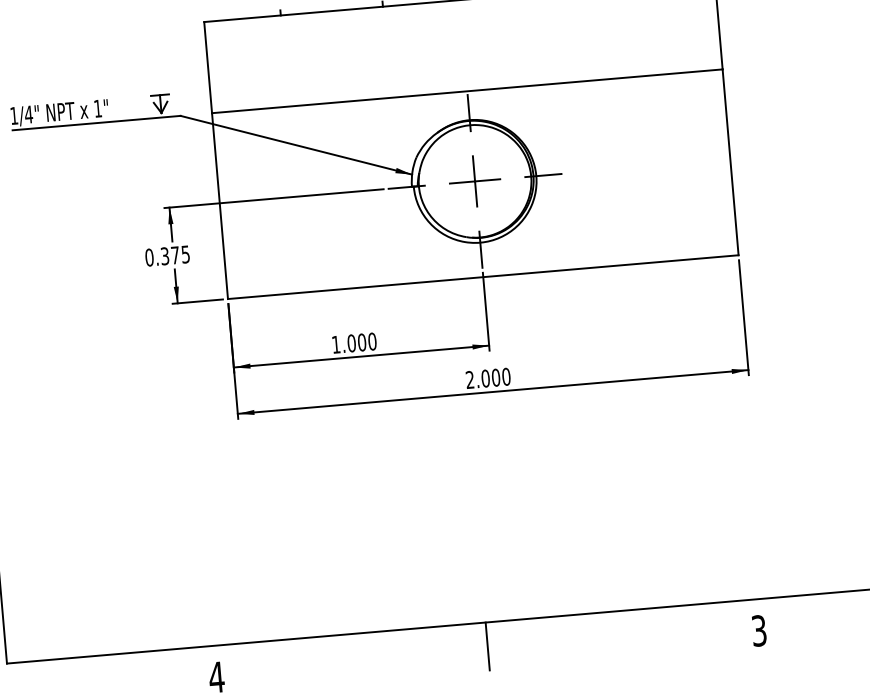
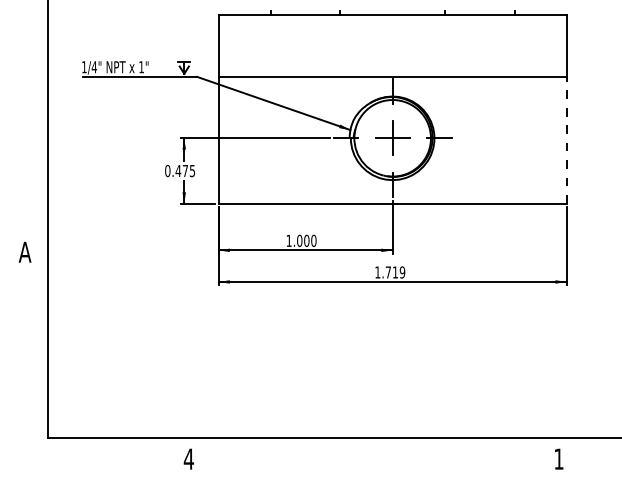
line: (730, 161) -> (566, 139), solid -> dashed
text: (165, 255) -> (178, 170), 0.375 -> 0.475
text: (488, 378) -> (390, 272), 2.000 -> 1.719
text: (758, 629) -> (558, 458), 3 -> 1
line: (488, 645) -> (374, 453), removed

